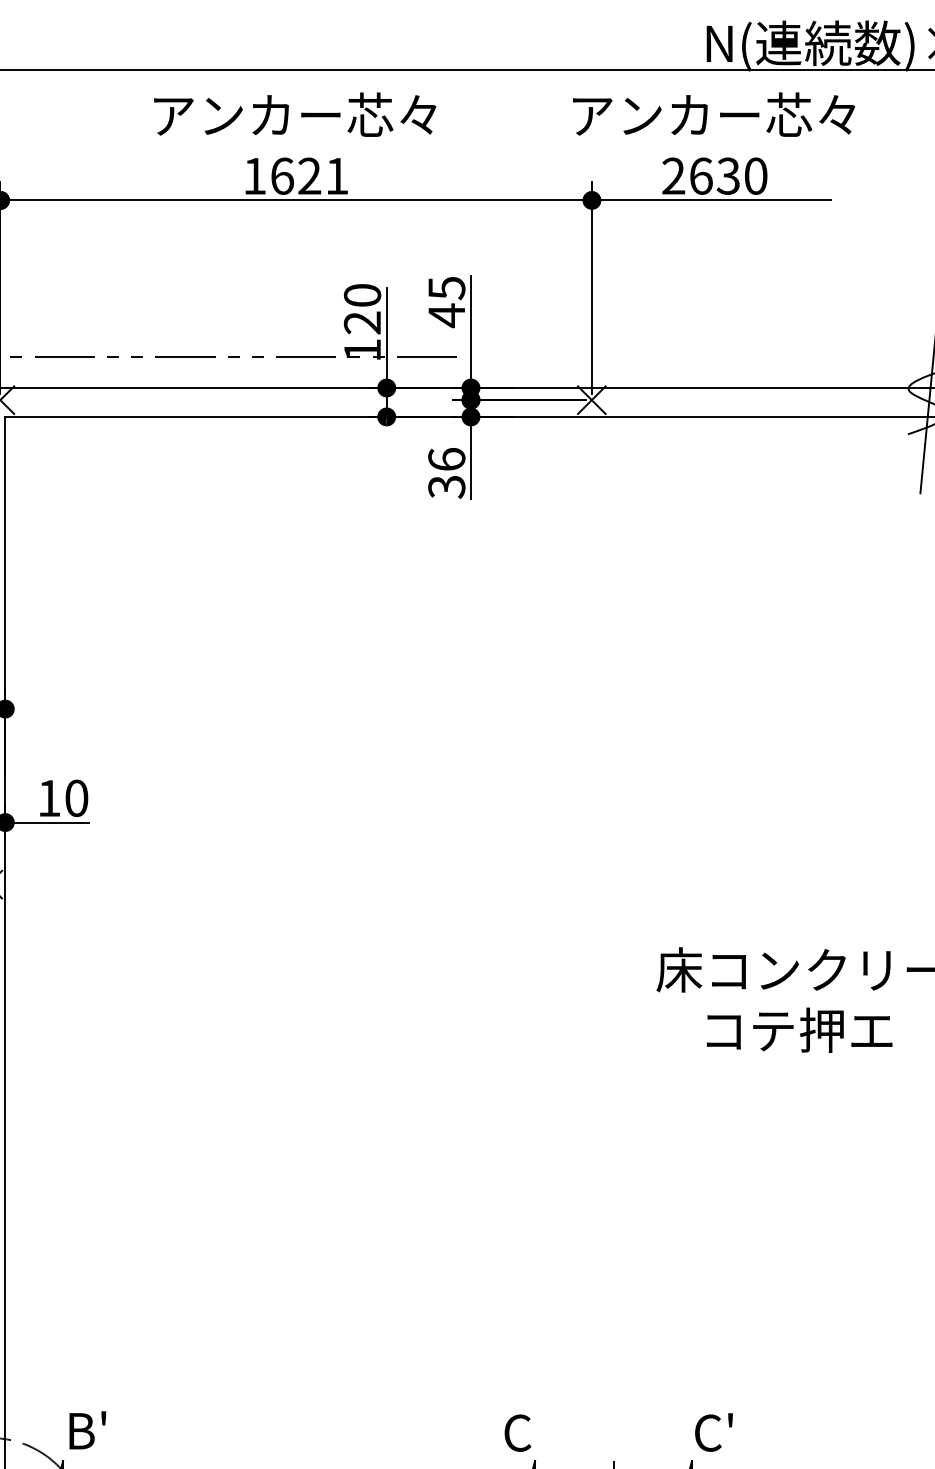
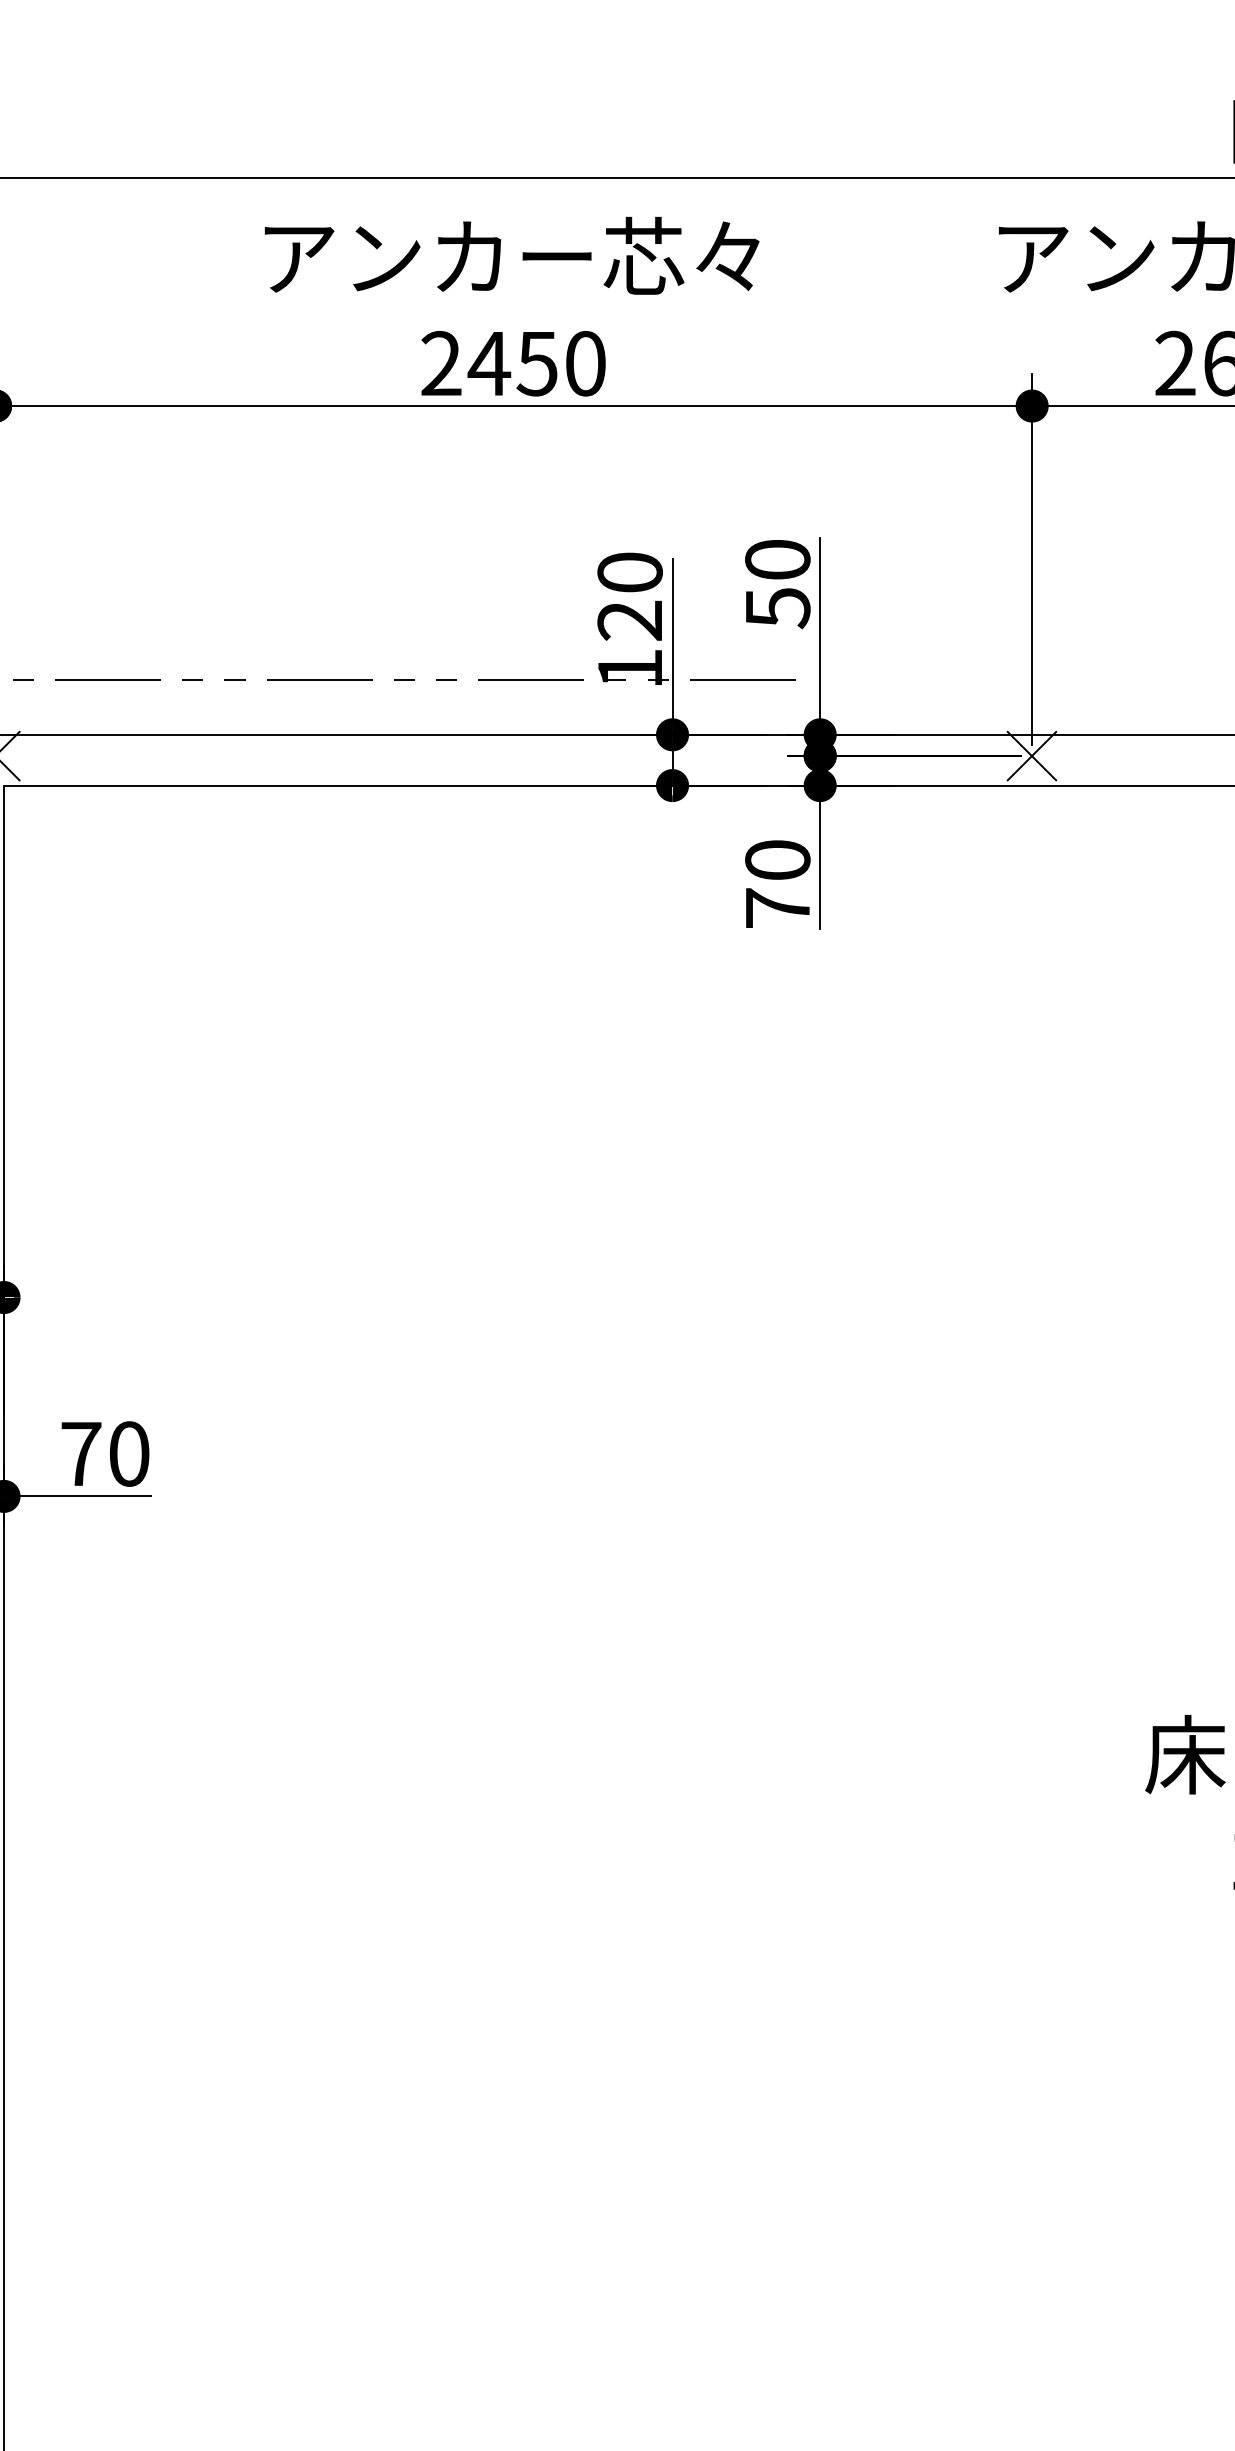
text: (295, 175) -> (512, 362), 1621 -> 2450
text: (446, 302) -> (777, 584), 45 -> 50
text: (446, 473) -> (777, 884), 36 -> 70
text: (49, 798) -> (81, 1454), 10 -> 70

